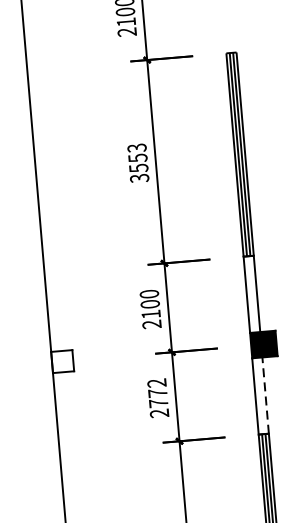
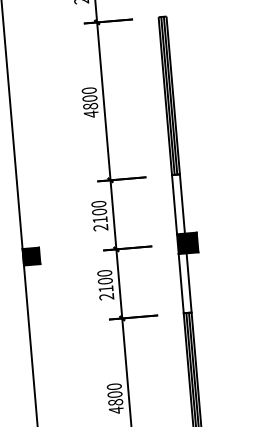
text: (138, 163) -> (90, 102), 3553 -> 4800
fill: (62, 361) -> (31, 256), added
text: (157, 392) -> (105, 280), 2772 -> 2100
line: (266, 394) -> (189, 282), dashed -> solid

